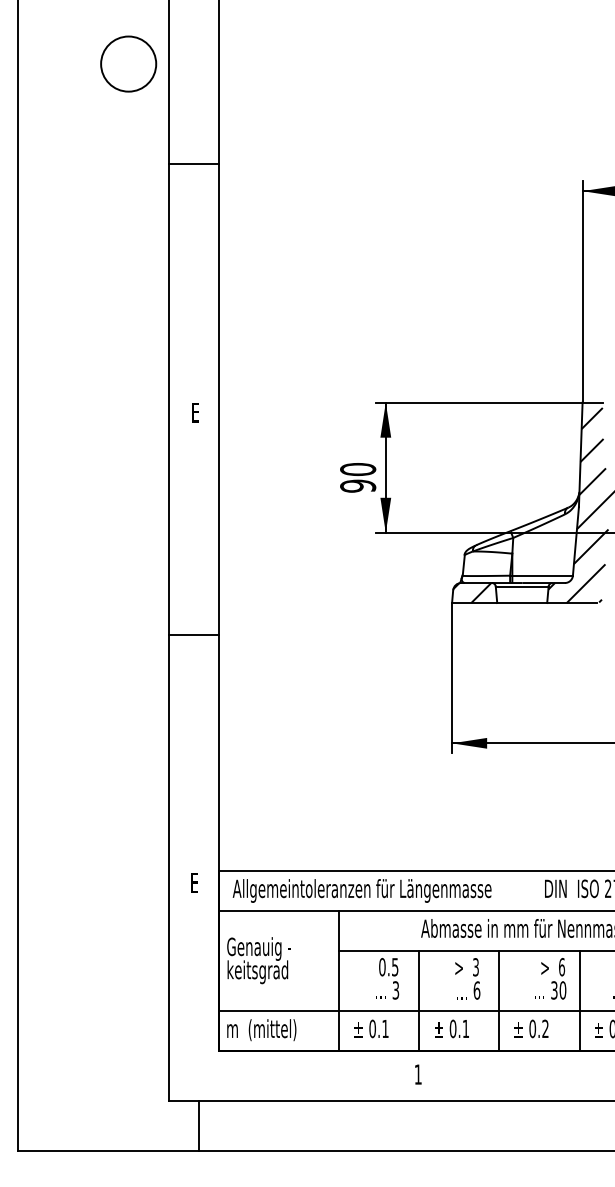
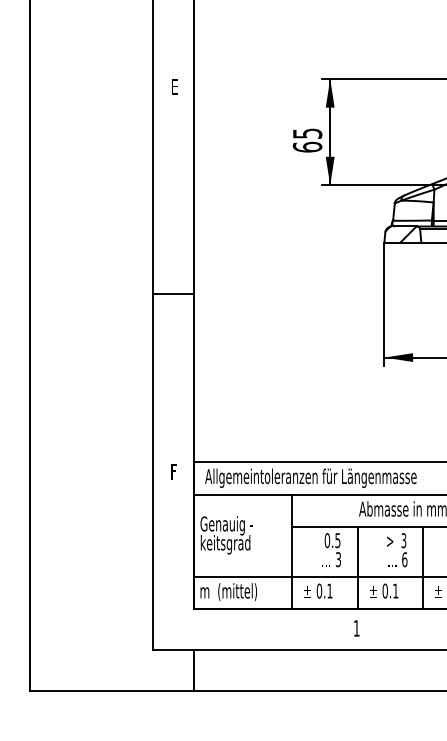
text: (358, 477) -> (307, 140), 90 -> 65
line: (193, 635) -> (172, 293), moved
text: (194, 882) -> (173, 471), E -> F
line: (198, 1126) -> (193, 670), moved

